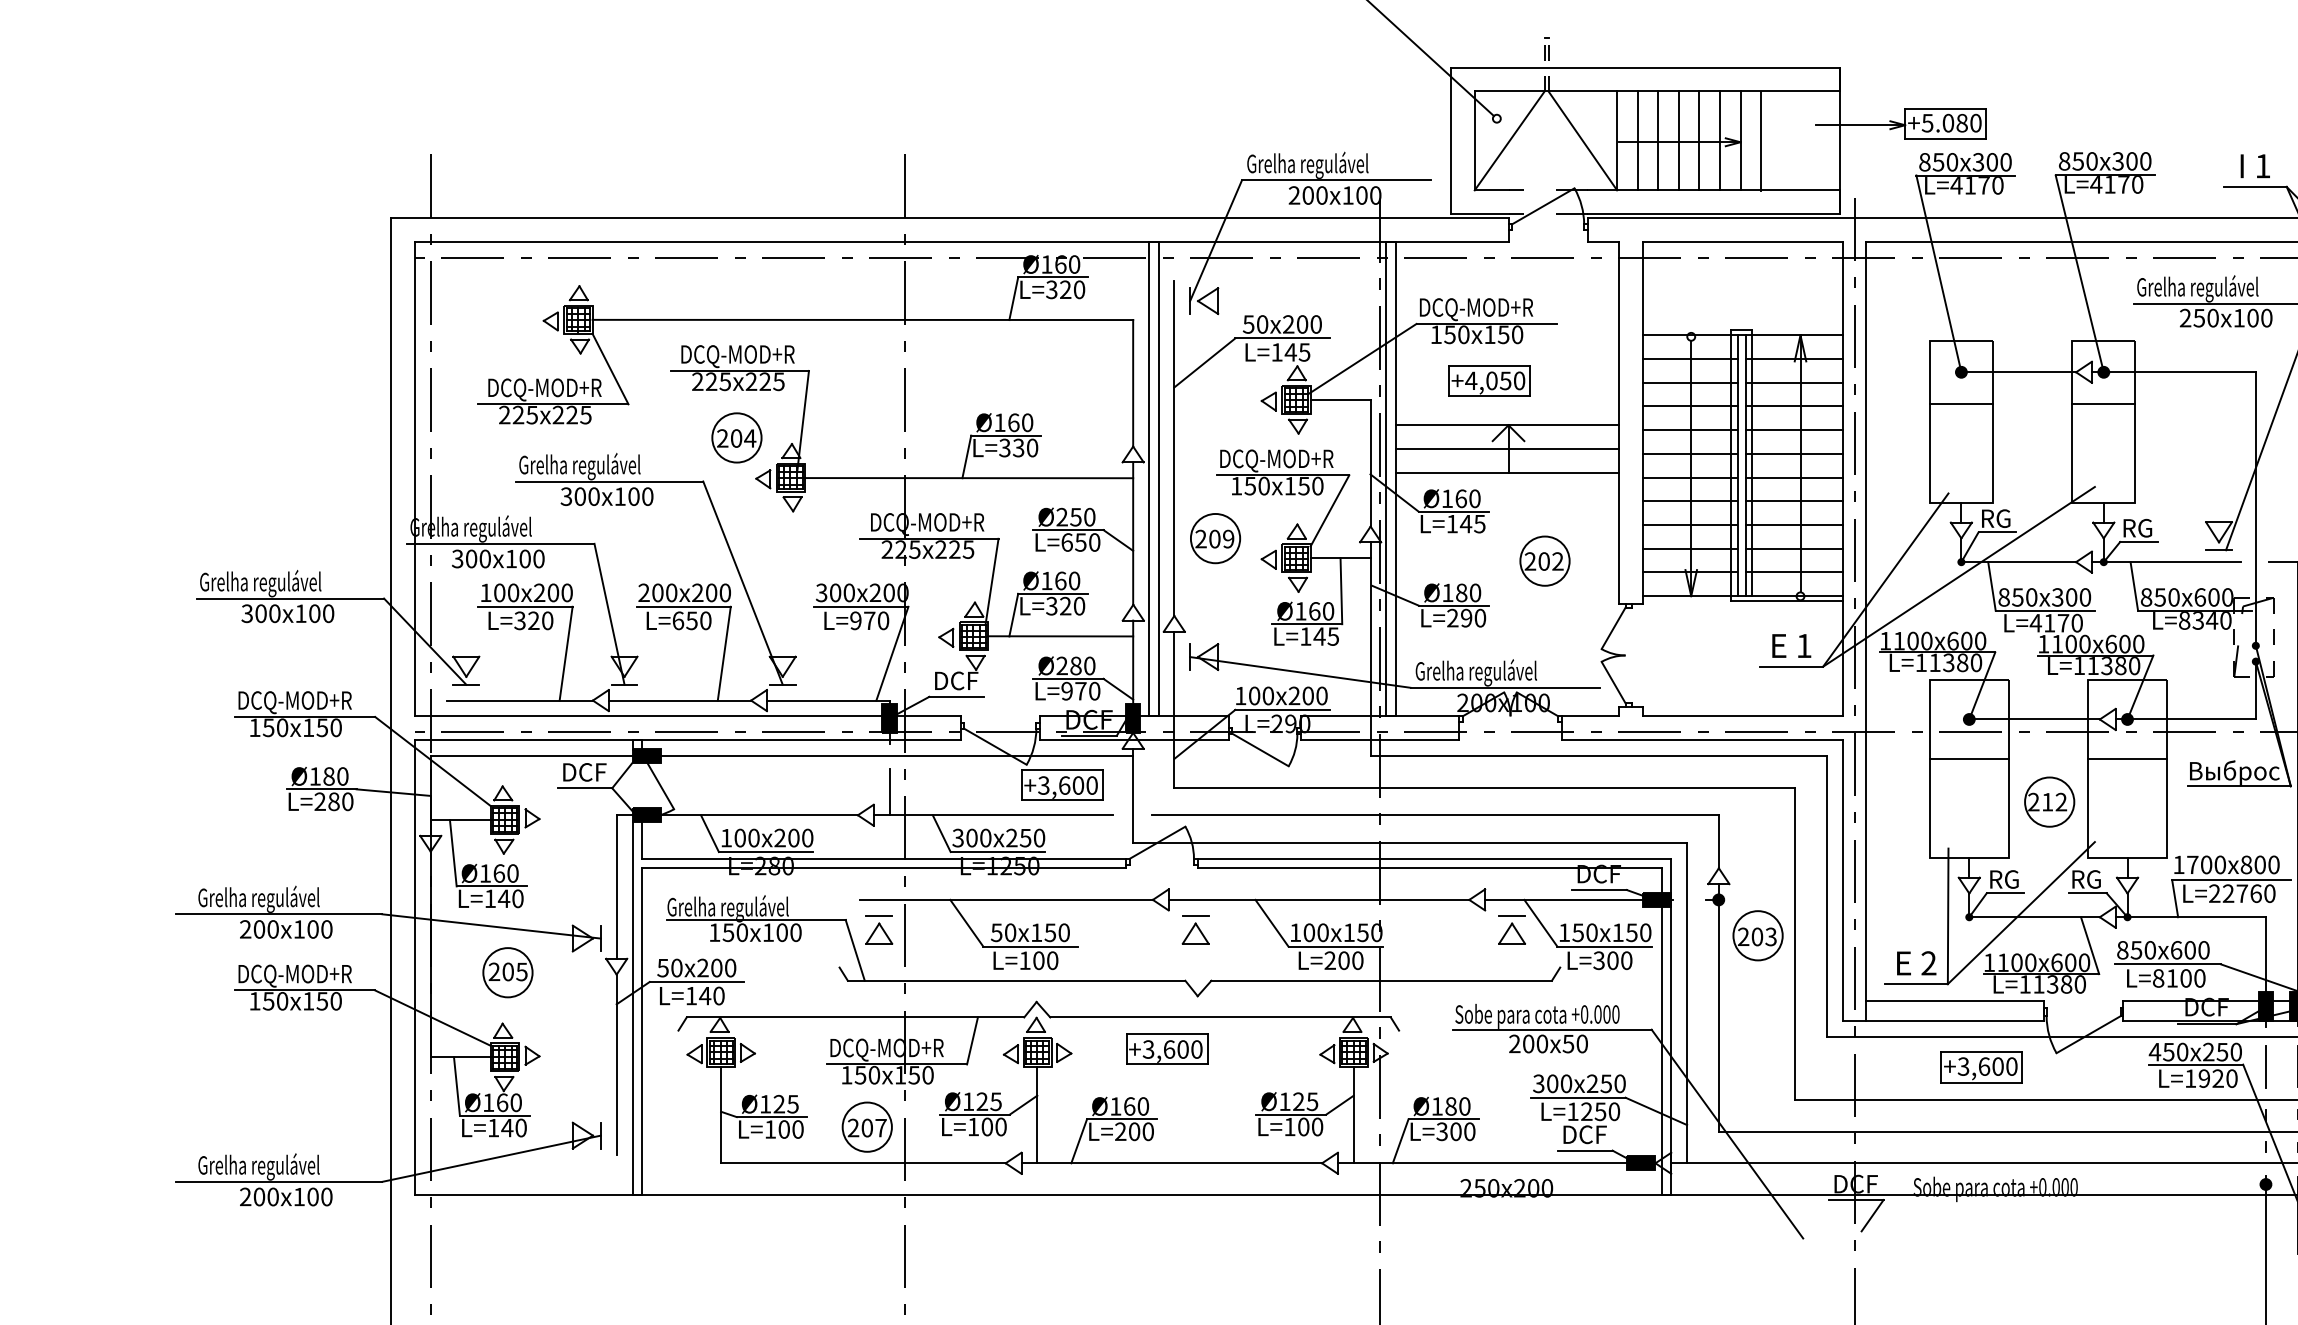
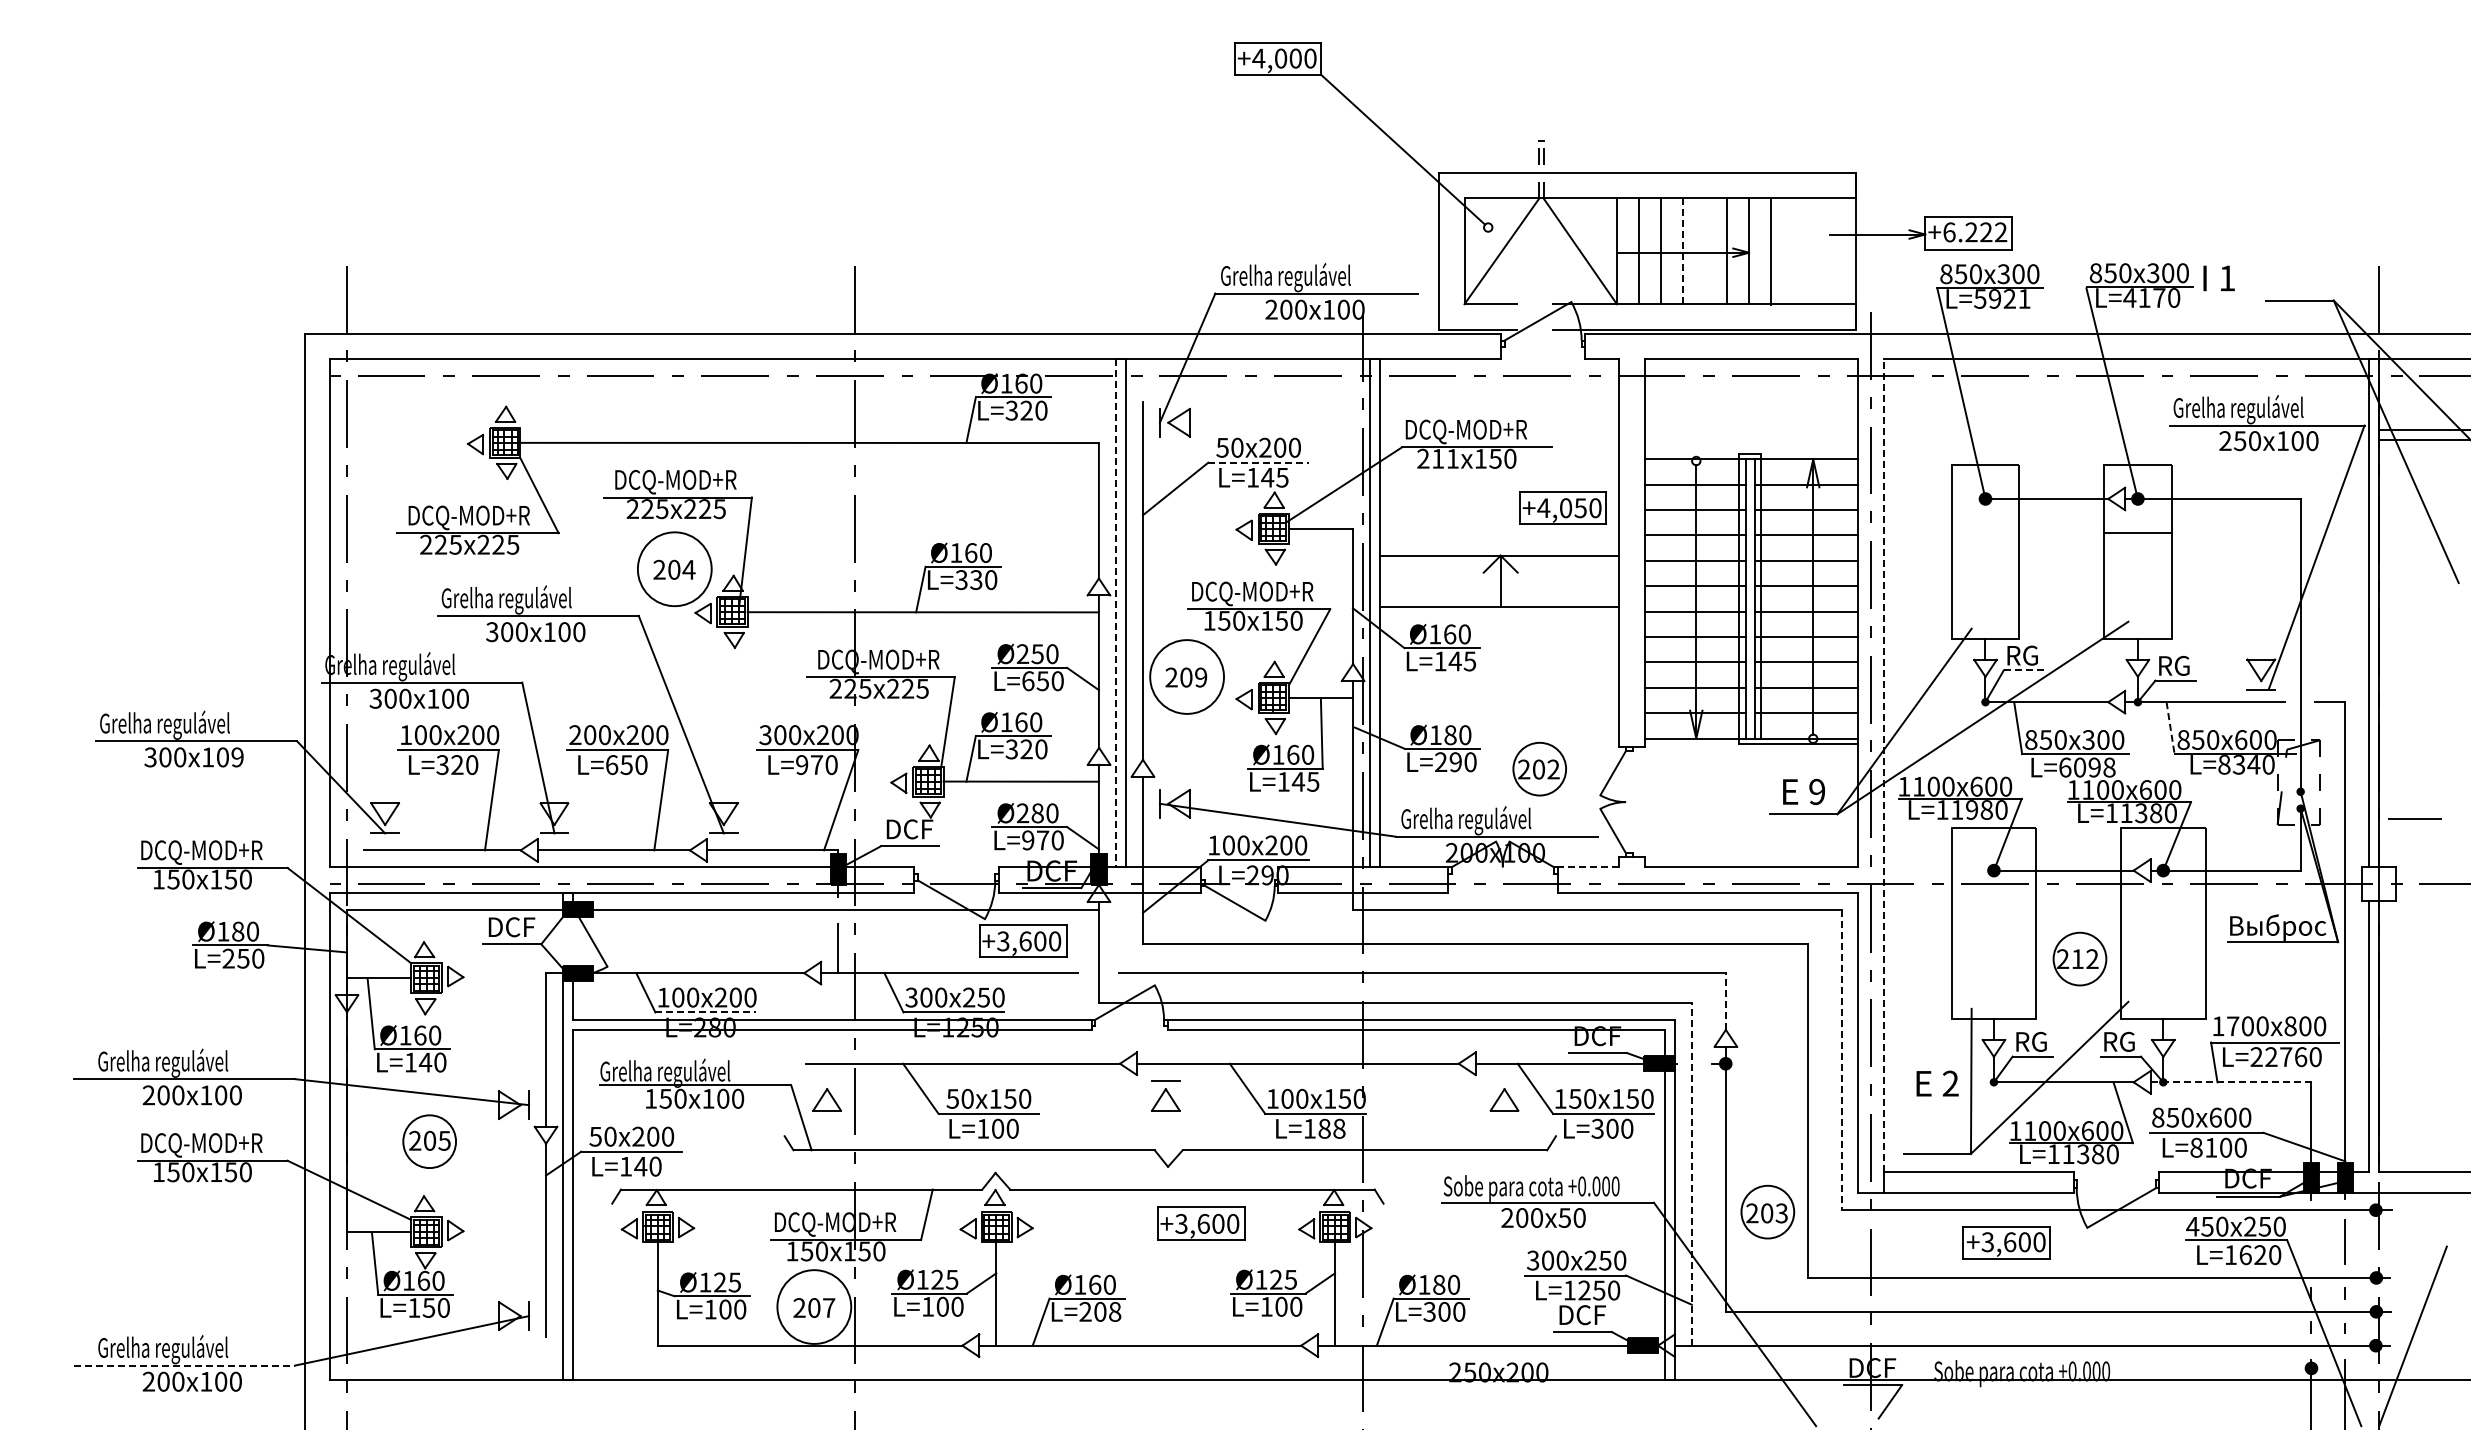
text: (1952, 123) -> (1975, 232), +5.080 -> +6.222
line: (1679, 141) -> (1683, 251), solid -> dashed
line: (1699, 141) -> (1705, 251), removed
text: (2254, 166) -> (2218, 278), moved
text: (1976, 185) -> (2001, 298), L=4170 -> L=5921
text: (1449, 334) -> (1437, 458), 150x150 -> 211x150
line: (1283, 338) -> (1259, 462), solid -> dashed
part: (1488, 380) -> (1562, 507), moved
line: (1961, 403) -> (1985, 532), removed
circle: (736, 437) -> (674, 568), size x1.4
line: (1507, 449) -> (1499, 581), removed
line: (1148, 479) -> (1115, 613), solid -> dashed
line: (1997, 532) -> (2024, 670), solid -> dashed
circle: (1214, 538) -> (1186, 676), size x1.4
part: (1544, 560) -> (1539, 768), moved
line: (2134, 586) -> (2170, 728), solid -> dashed
text: (328, 613) -> (237, 757), 100 -> 109
line: (1866, 621) -> (1883, 765), solid -> dashed
text: (2055, 623) -> (2086, 767), L=4170 -> L=6098
text: (1804, 645) -> (1817, 791), 1 -> 9
text: (1948, 662) -> (1971, 809), L=11380 -> L=11980
line: (1590, 716) -> (1588, 867), solid -> dashed
line: (1968, 758) -> (1993, 912), removed
line: (2126, 758) -> (2162, 912), removed
text: (334, 801) -> (243, 958), L=280 -> L=250
line: (1718, 841) -> (1725, 1001), solid -> dashed
line: (766, 852) -> (706, 1012), solid -> dashed
line: (1826, 896) -> (1841, 1060), solid -> dashed
line: (878, 915) -> (826, 1080), removed
line: (1512, 915) -> (1504, 1080), removed
line: (2191, 917) -> (2231, 1082), solid -> dashed
part: (1757, 935) -> (1767, 1211), moved
text: (1343, 960) -> (1324, 1128), L=200 -> L=188
text: (1916, 963) -> (1937, 1083), moved
line: (1686, 1002) -> (1691, 1173), solid -> dashed
part: (1167, 1049) -> (1201, 1223), moved
line: (2265, 1066) -> (2311, 1242), removed
text: (2204, 1079) -> (2245, 1255), L=1920 -> L=1620
circle: (866, 1126) -> (813, 1306), size x1.4
text: (506, 1127) -> (428, 1307), L=140 -> L=150
text: (1148, 1131) -> (1115, 1311), L=200 -> L=208
line: (278, 1181) -> (184, 1365), solid -> dashed

